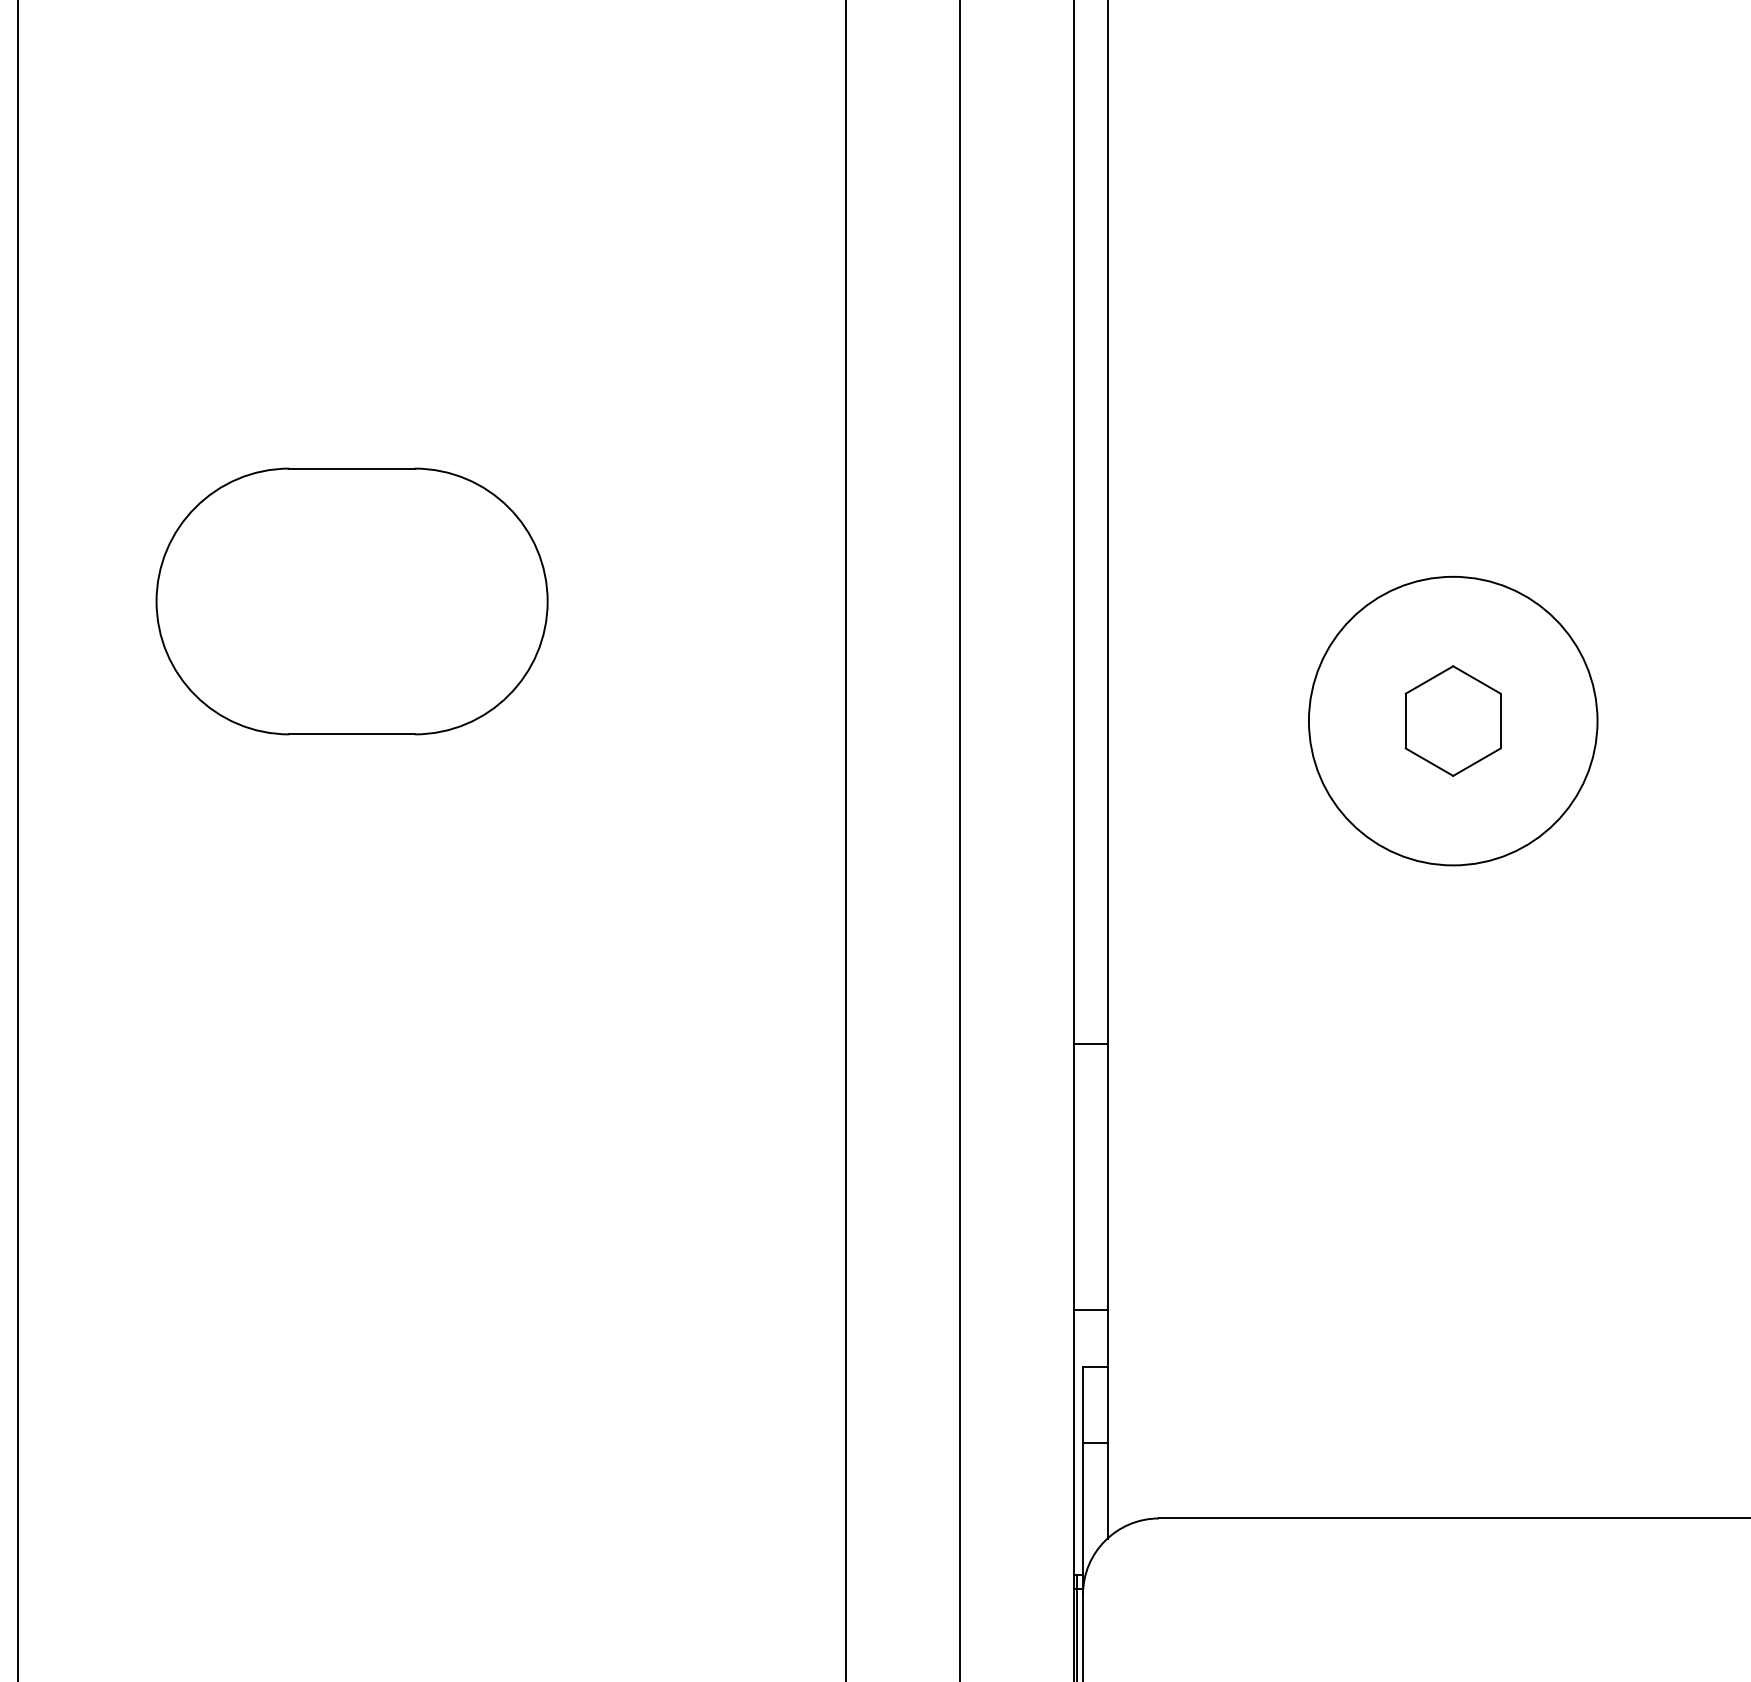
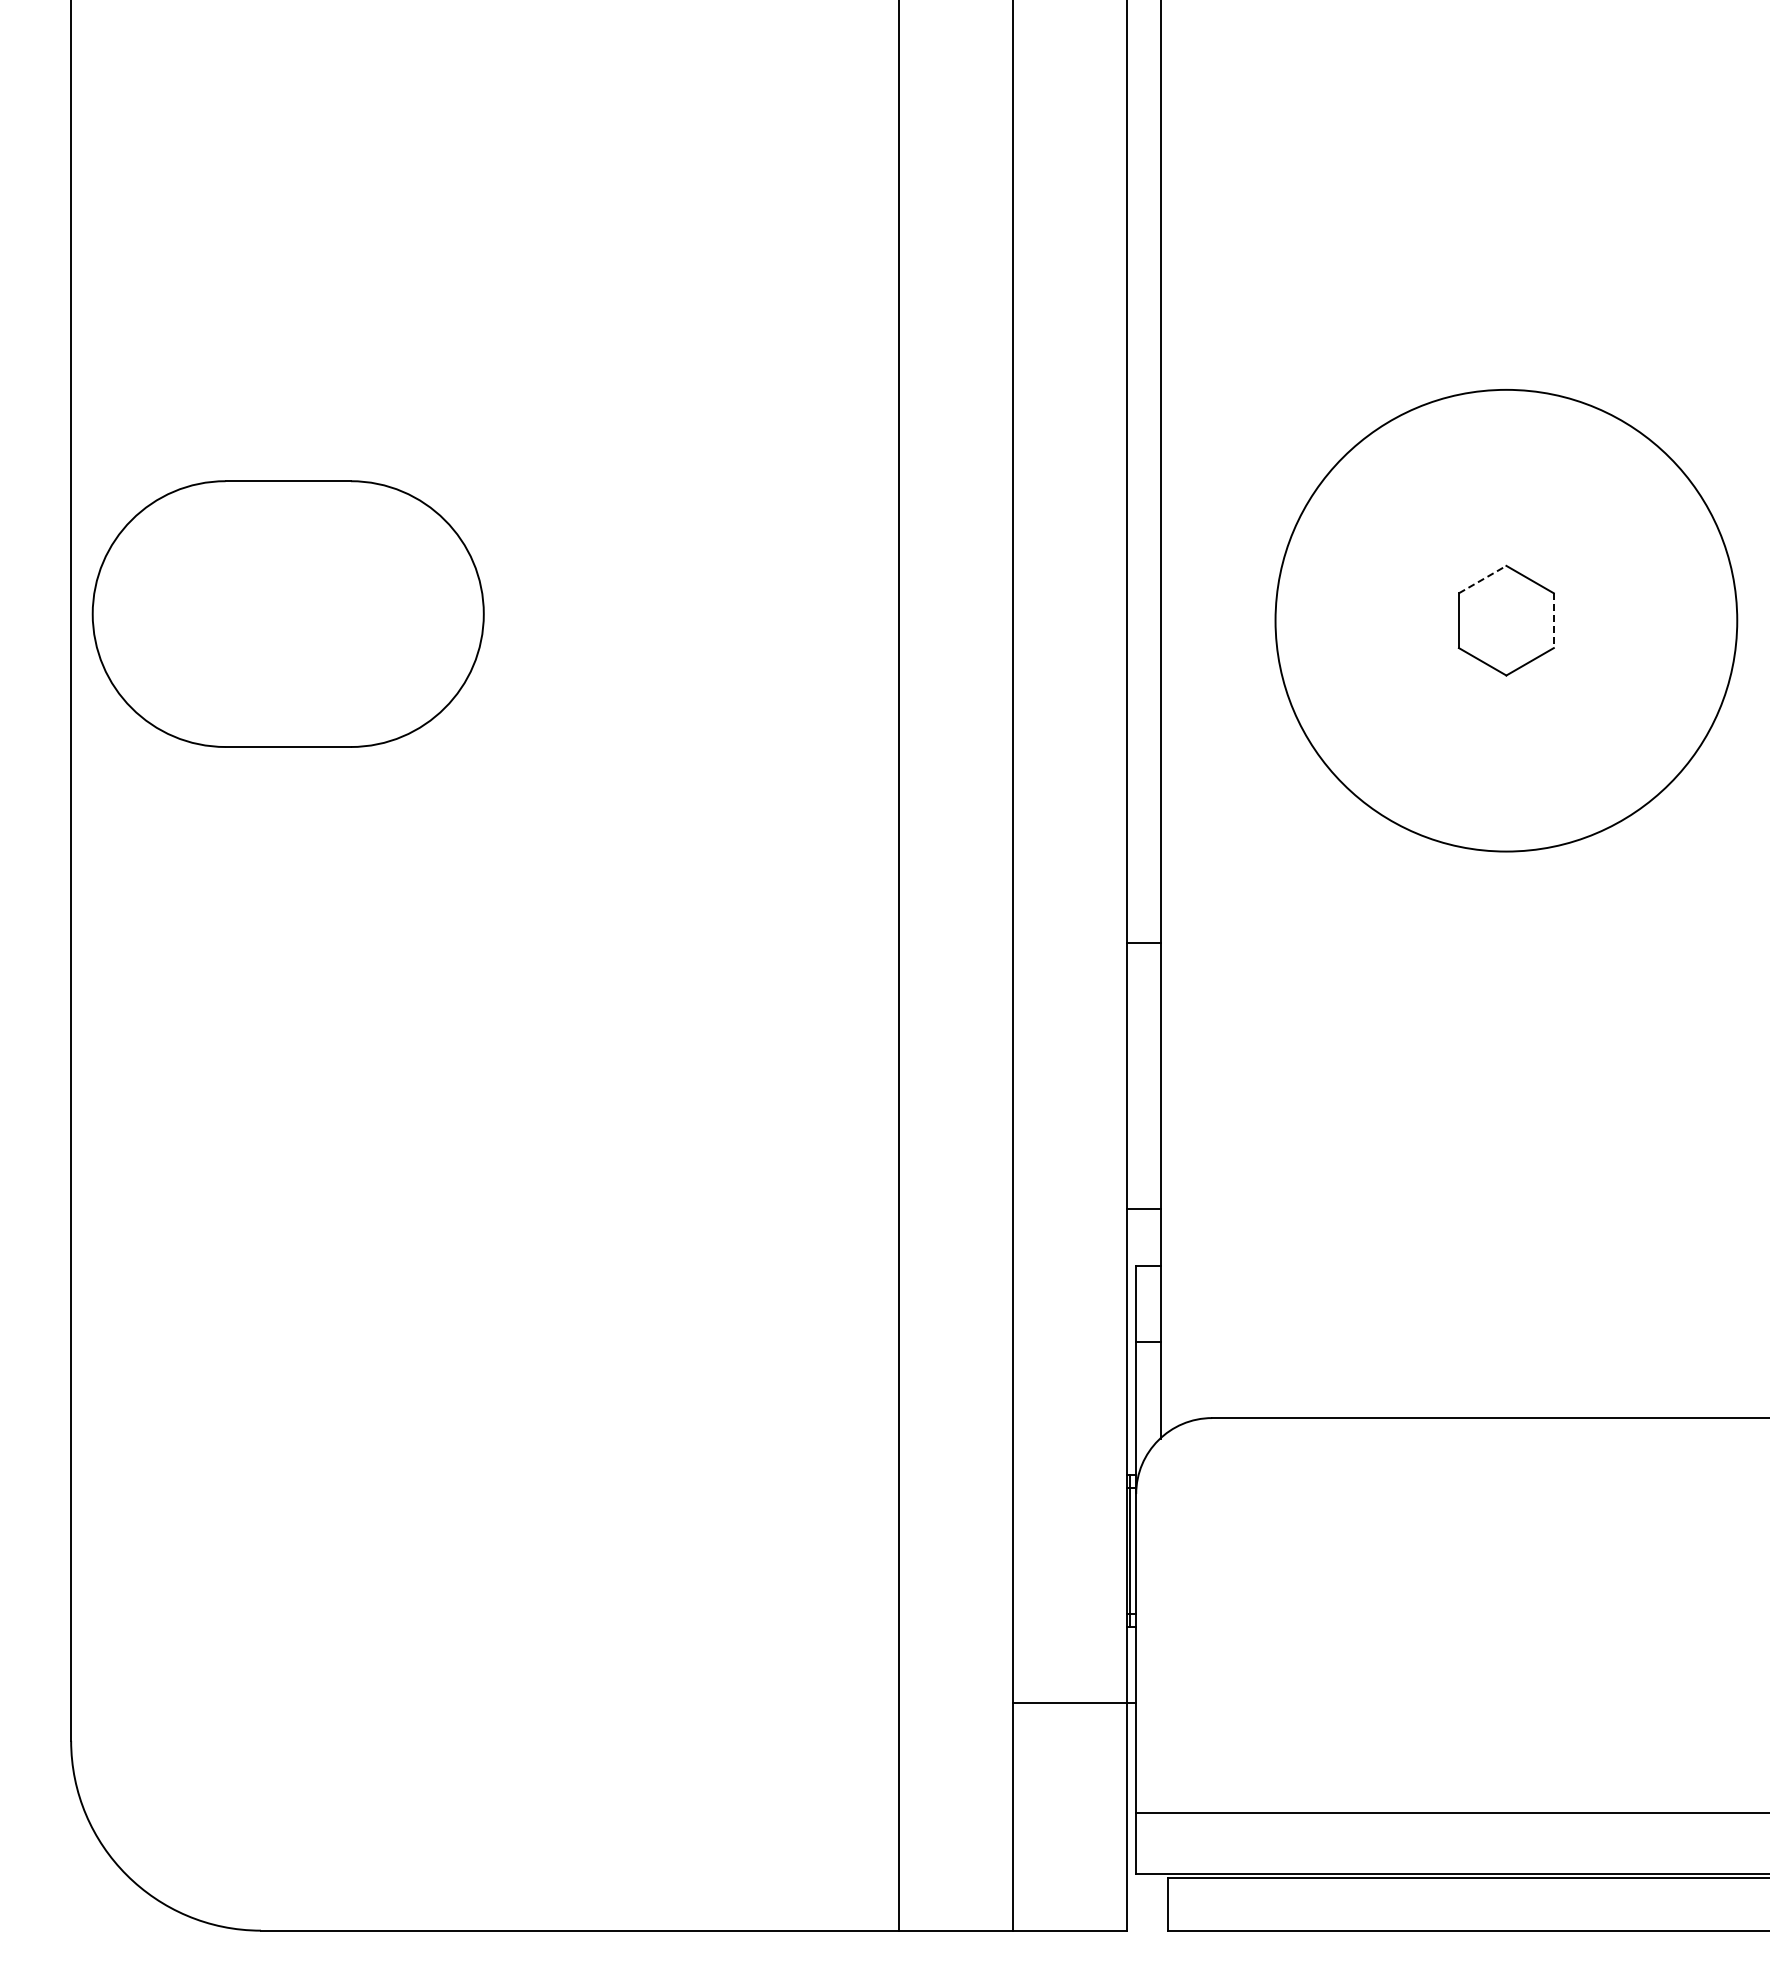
part: (351, 600) -> (287, 613), moved
line: (1430, 679) -> (1483, 579), solid -> dashed
circle: (1453, 720) -> (1506, 620), size x1.6
line: (1500, 721) -> (1553, 621), solid -> dashed

